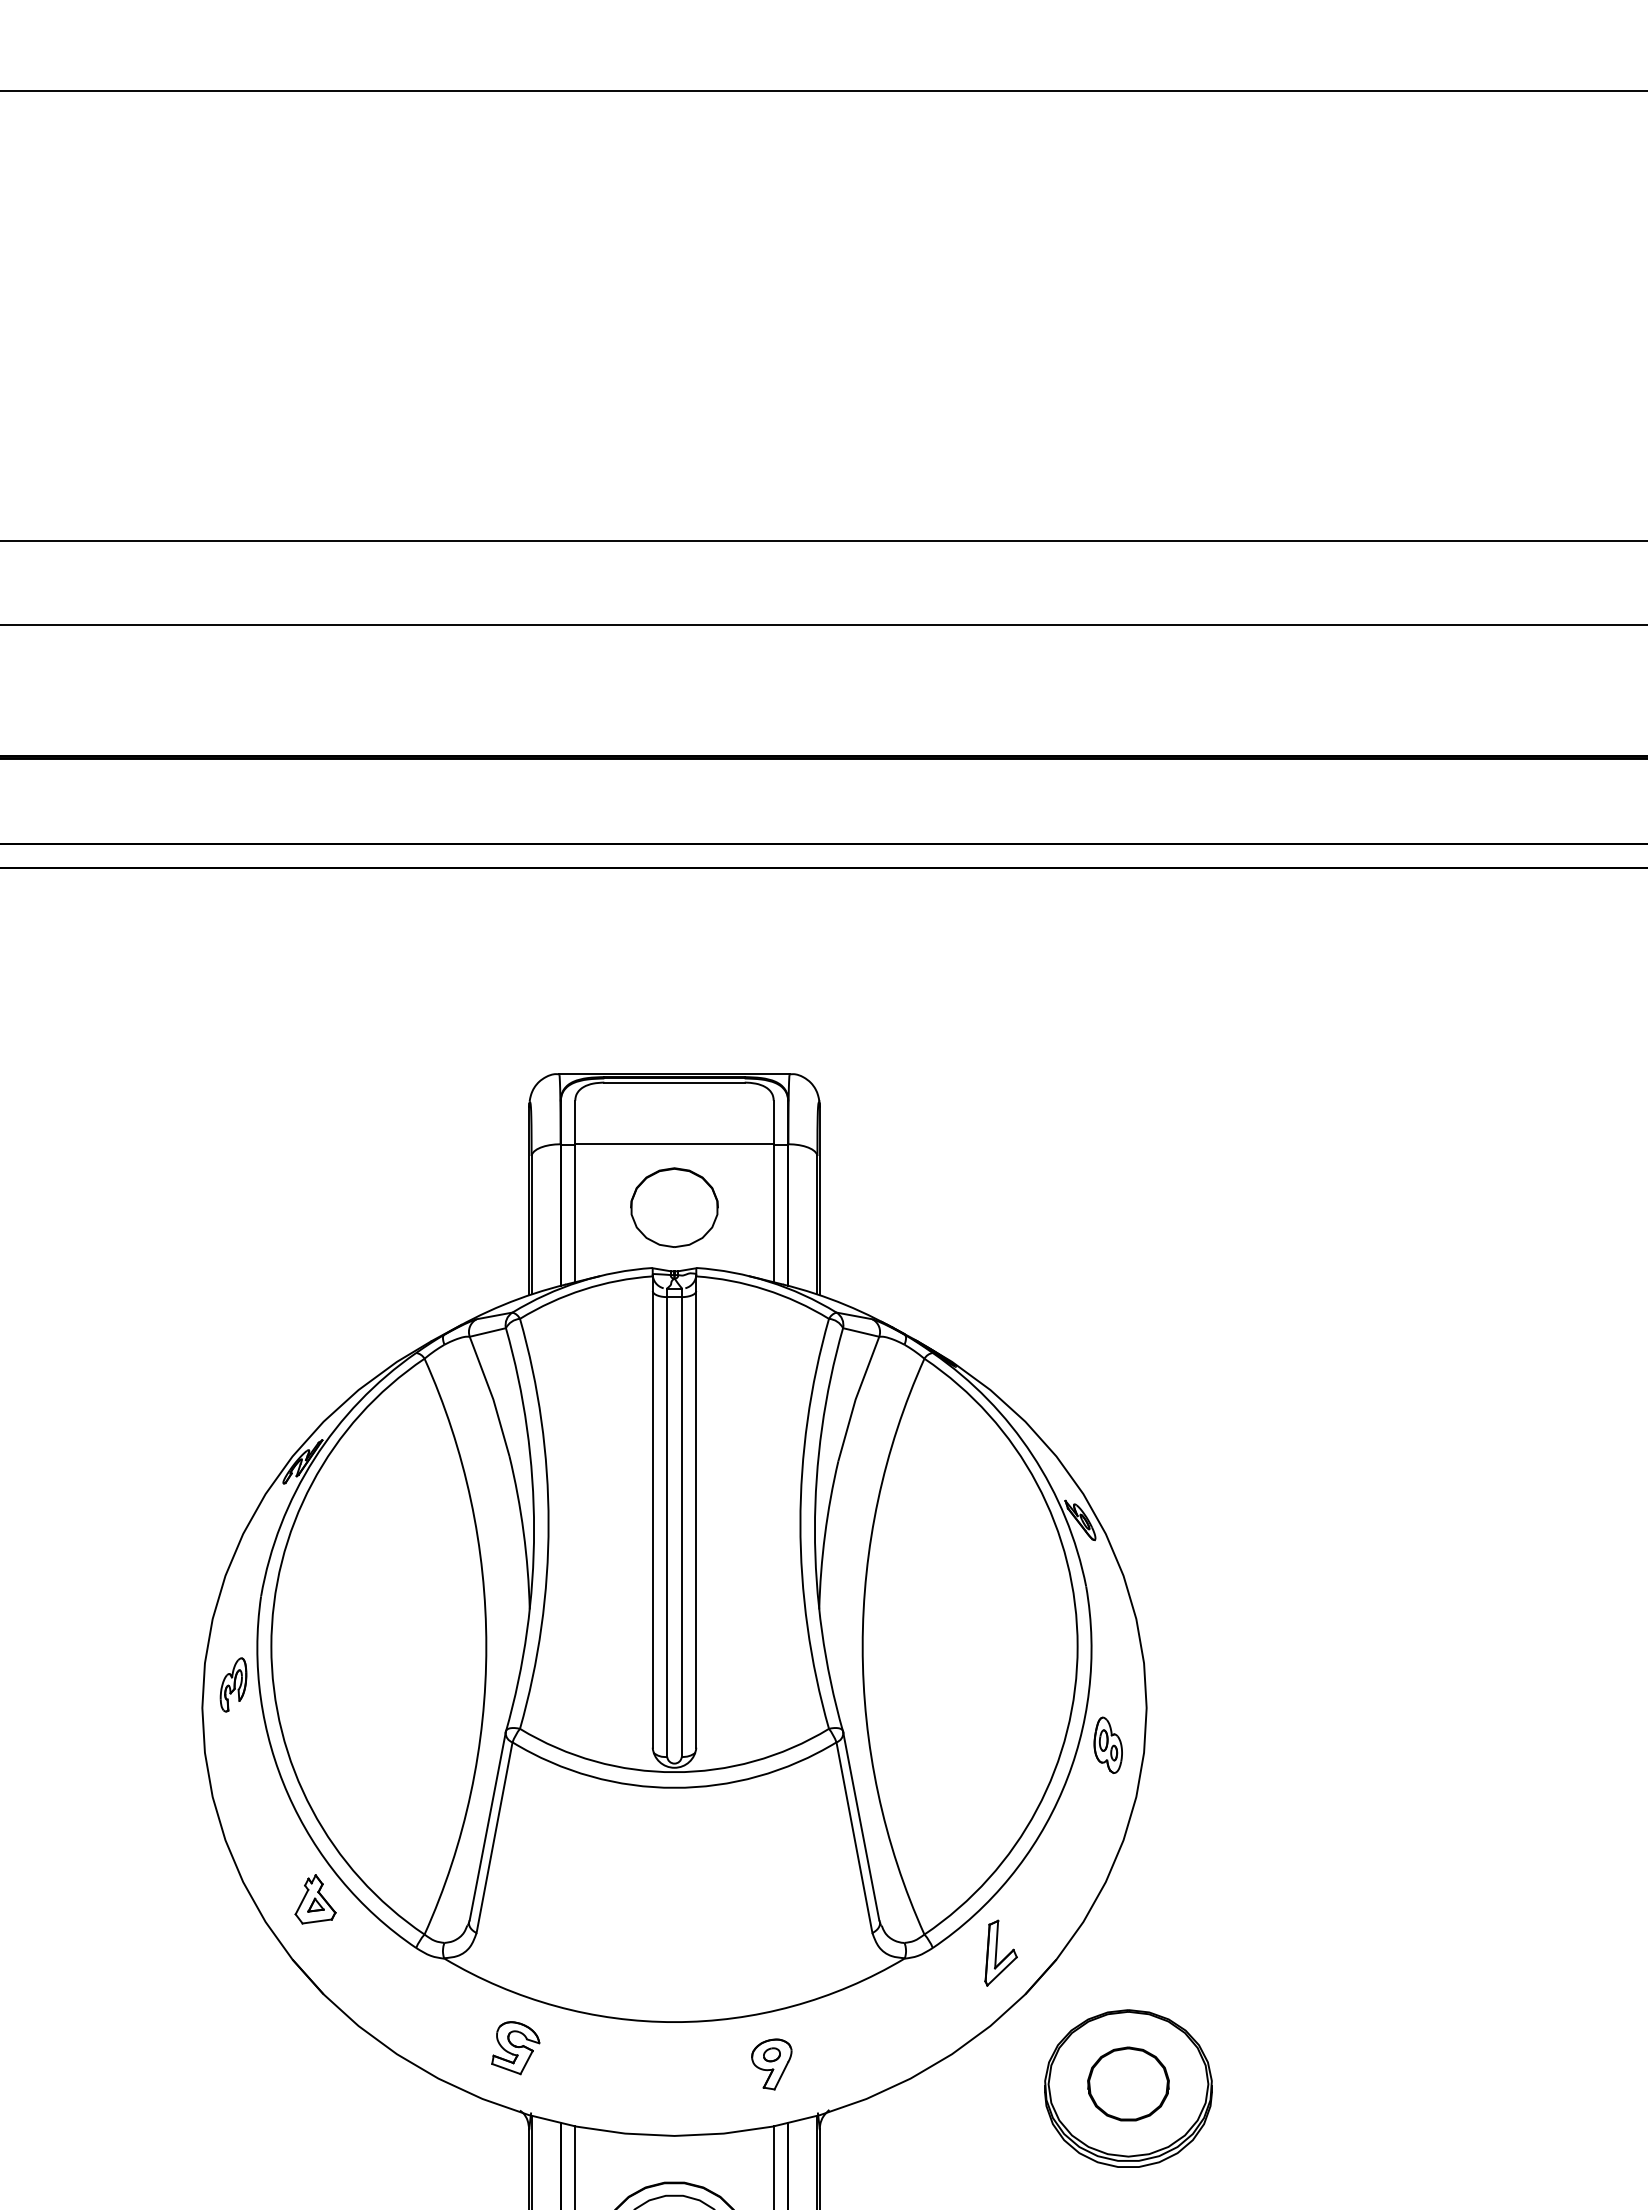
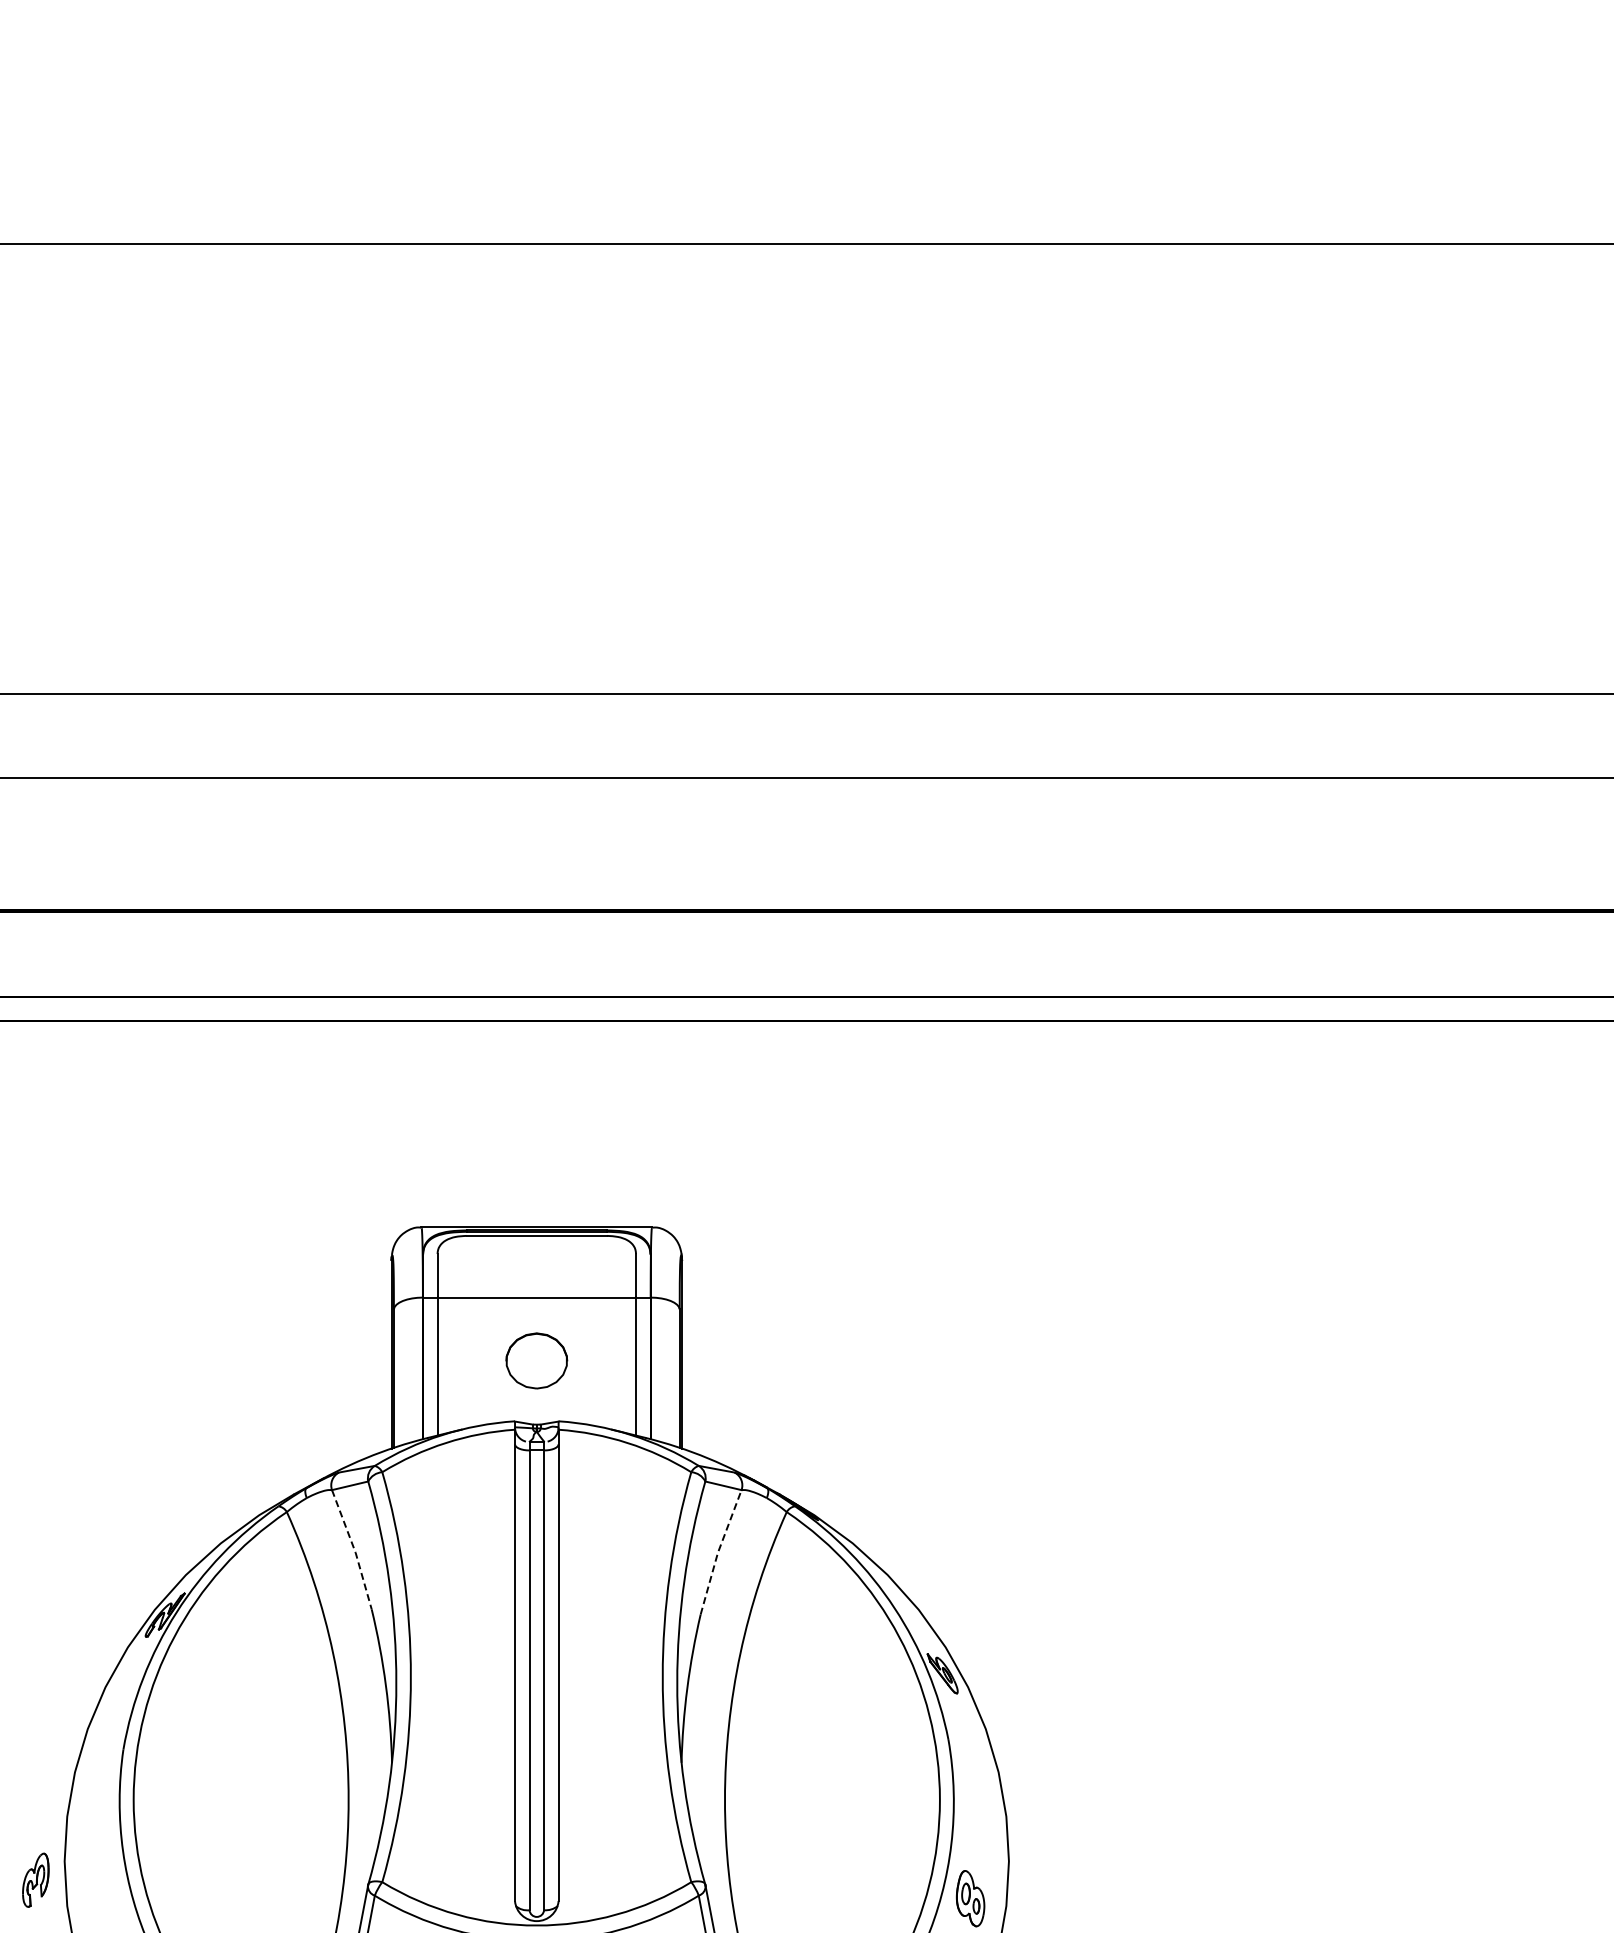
part: (674, 1207) -> (536, 1360), size x0.7
line: (492, 1395) -> (354, 1548), solid -> dashed
line: (855, 1398) -> (717, 1551), solid -> dashed
part: (233, 1684) -> (35, 1879), moved

